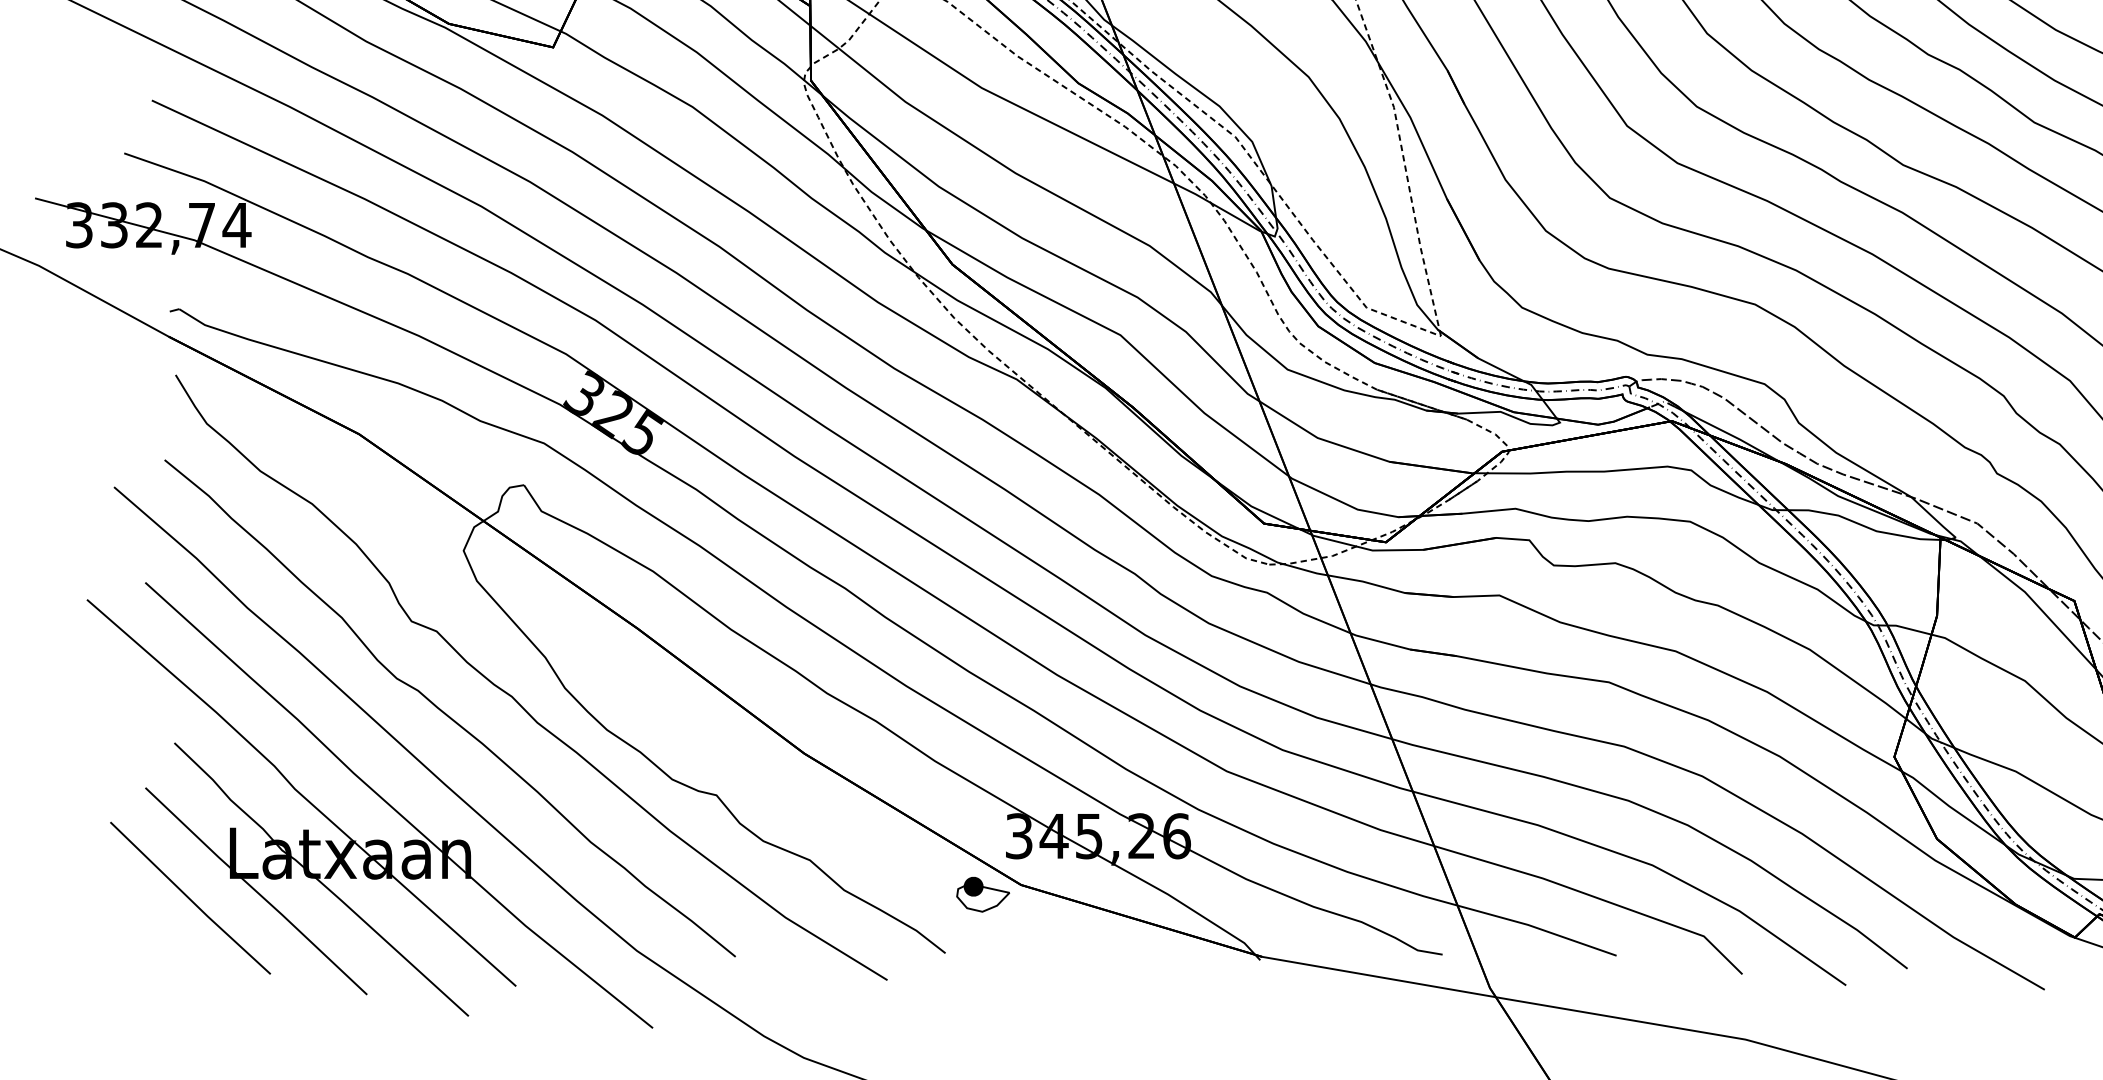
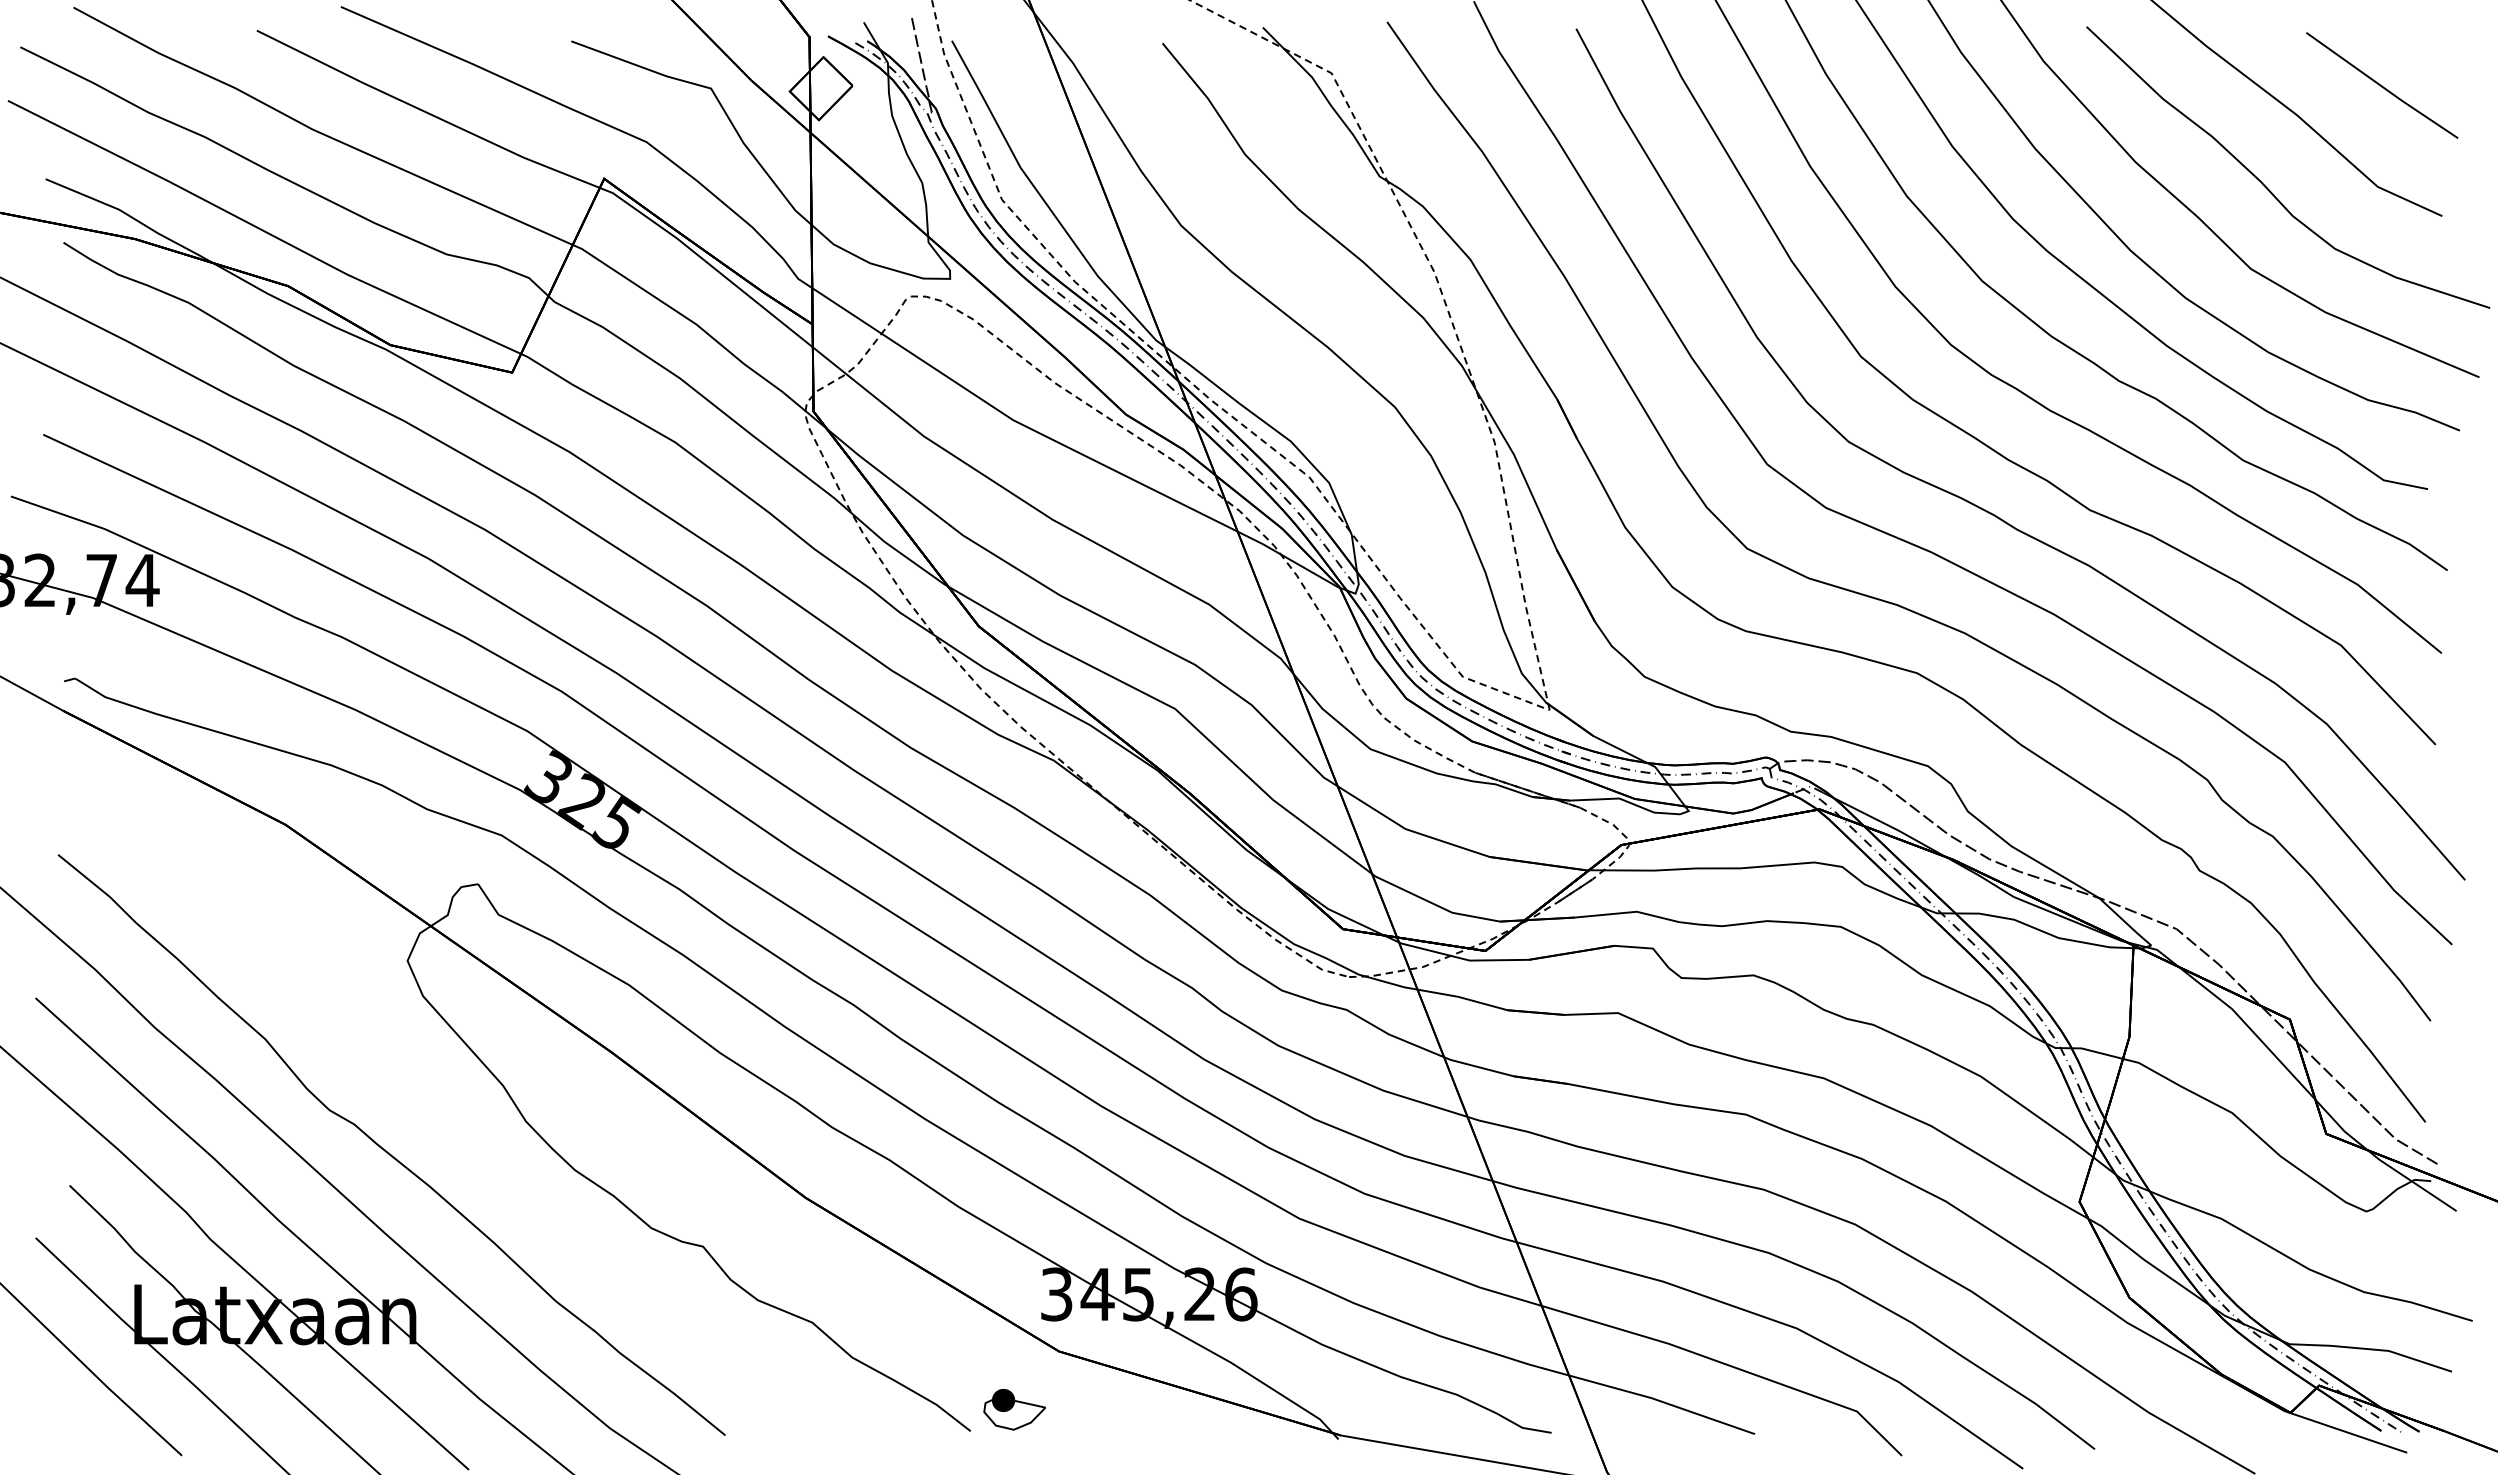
curve: (512, 695) -> (464, 1130), removed
part: (983, 894) -> (1014, 1409), moved

